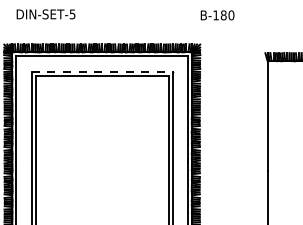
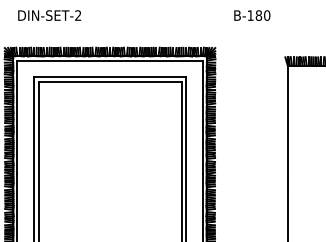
text: (72, 14) -> (78, 15), DIN-SET-5 -> DIN-SET-2
text: (217, 15) -> (252, 15), moved
line: (102, 71) -> (110, 76), dashed -> solid

